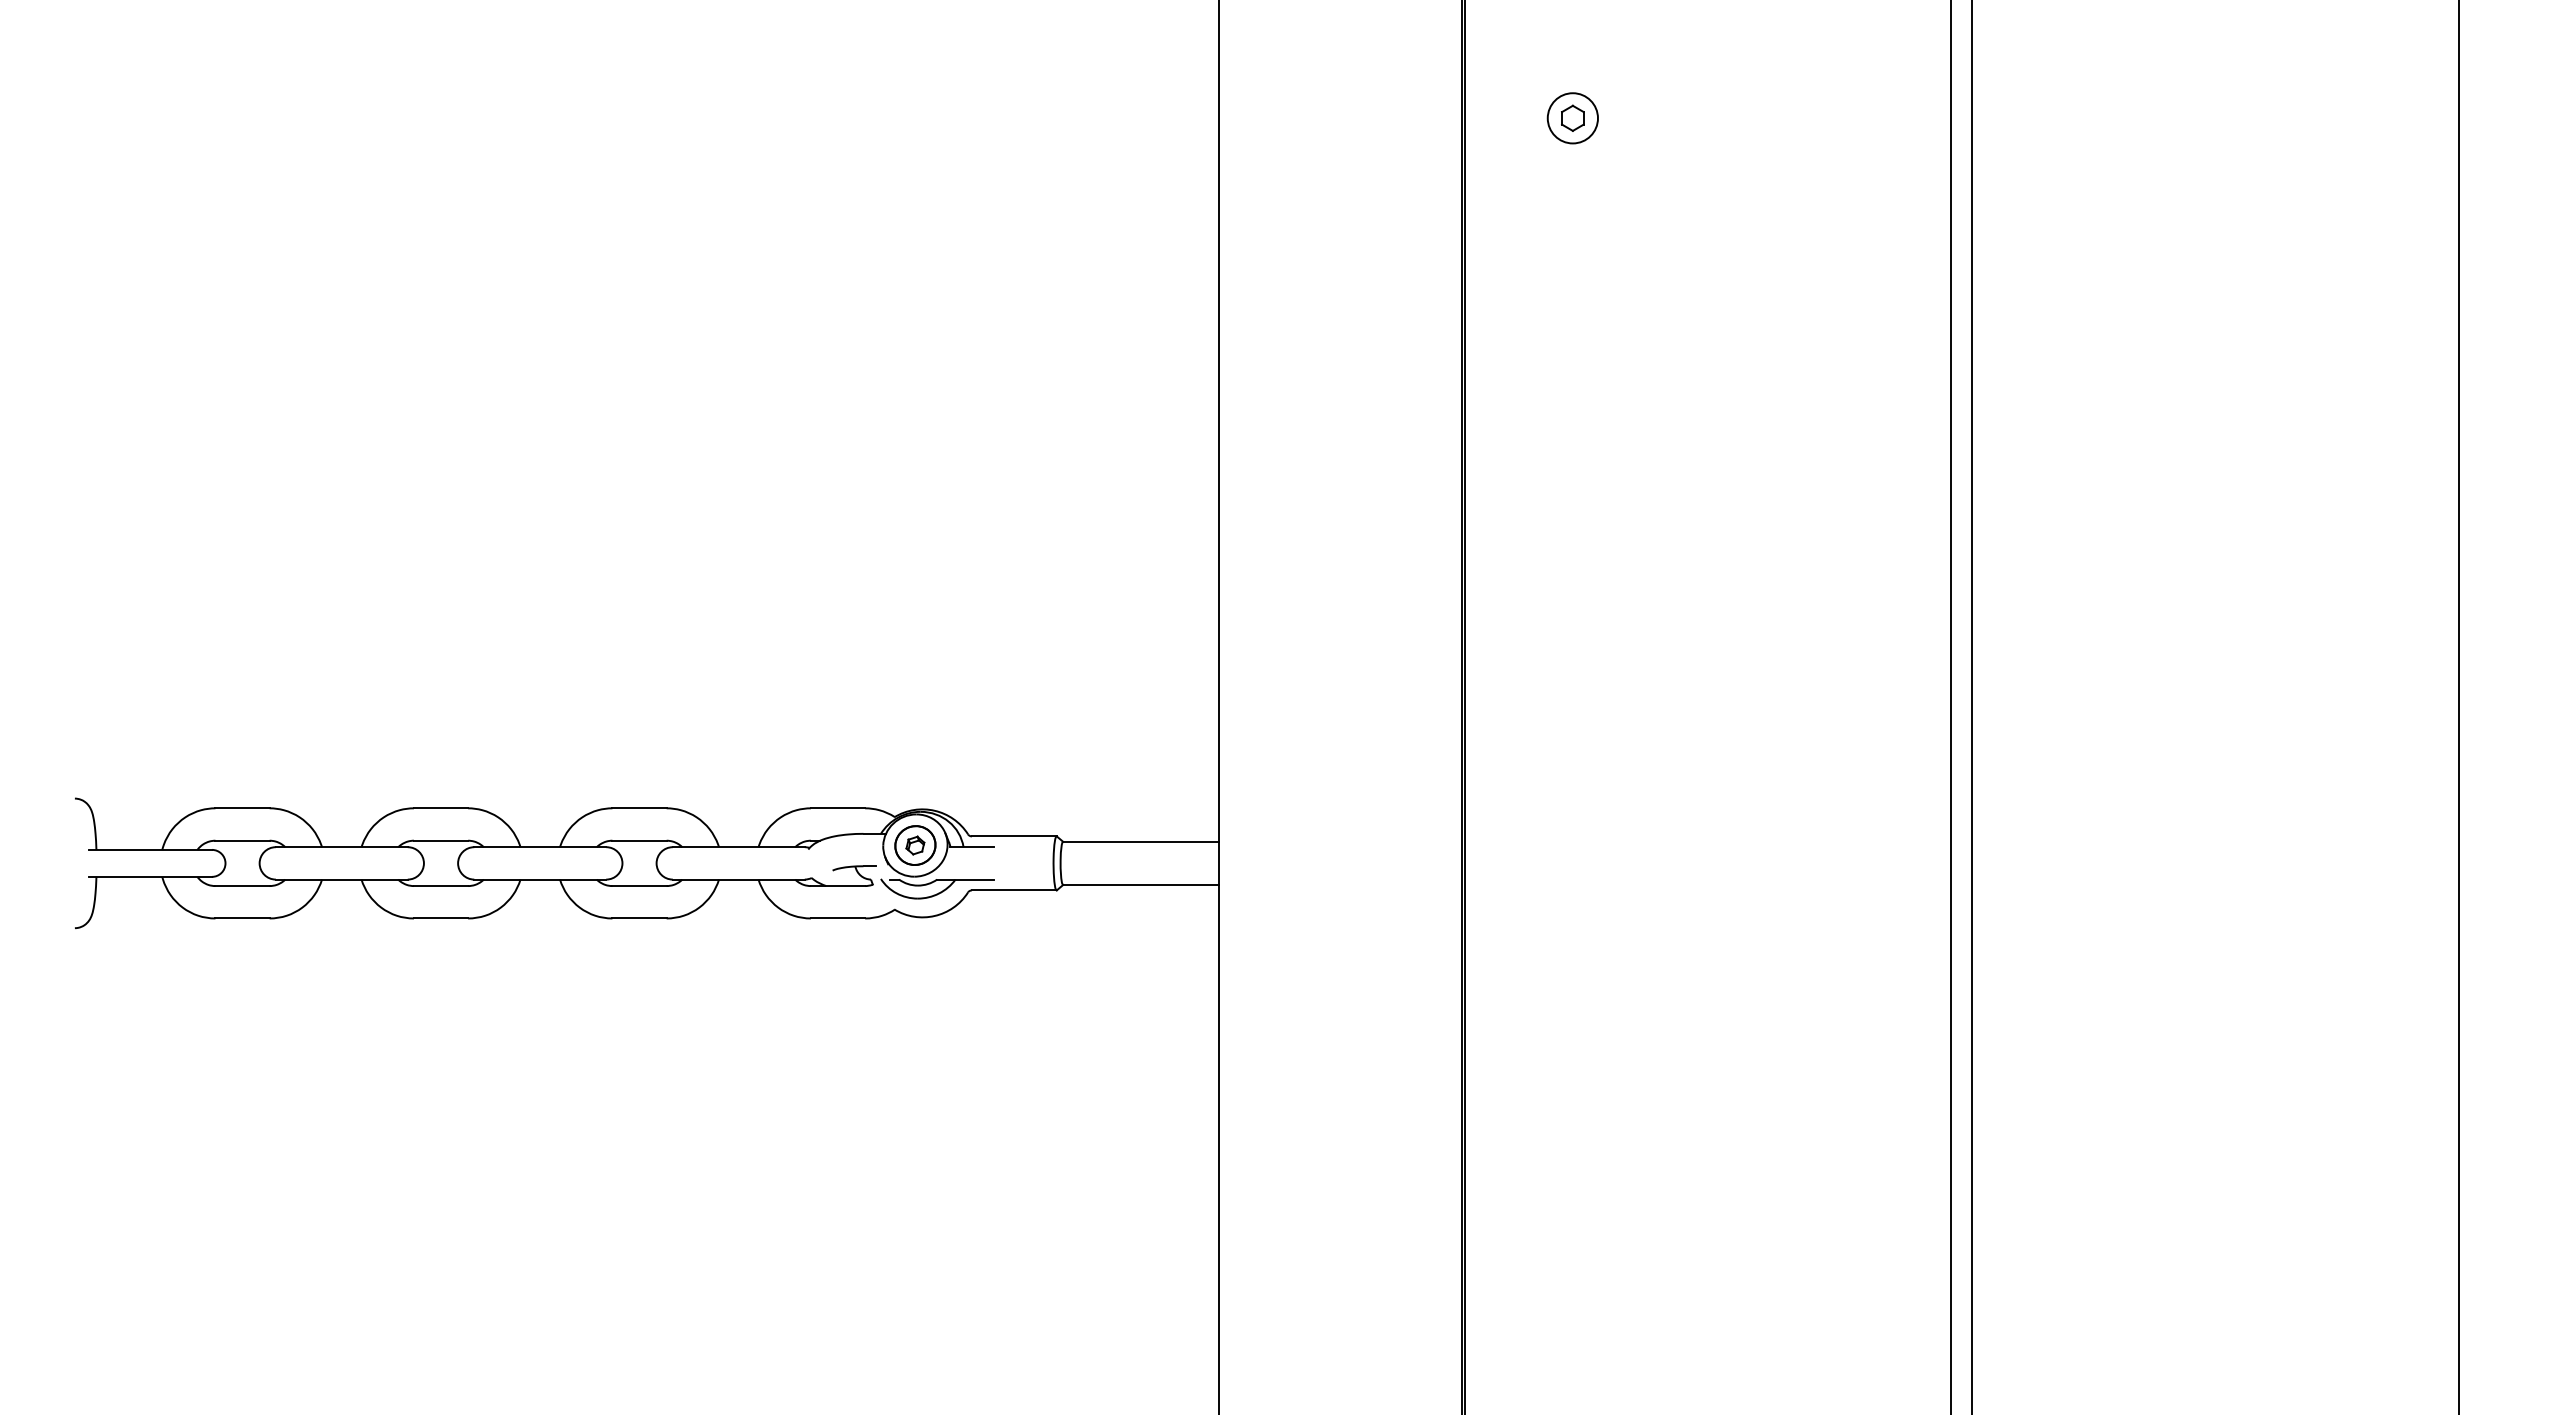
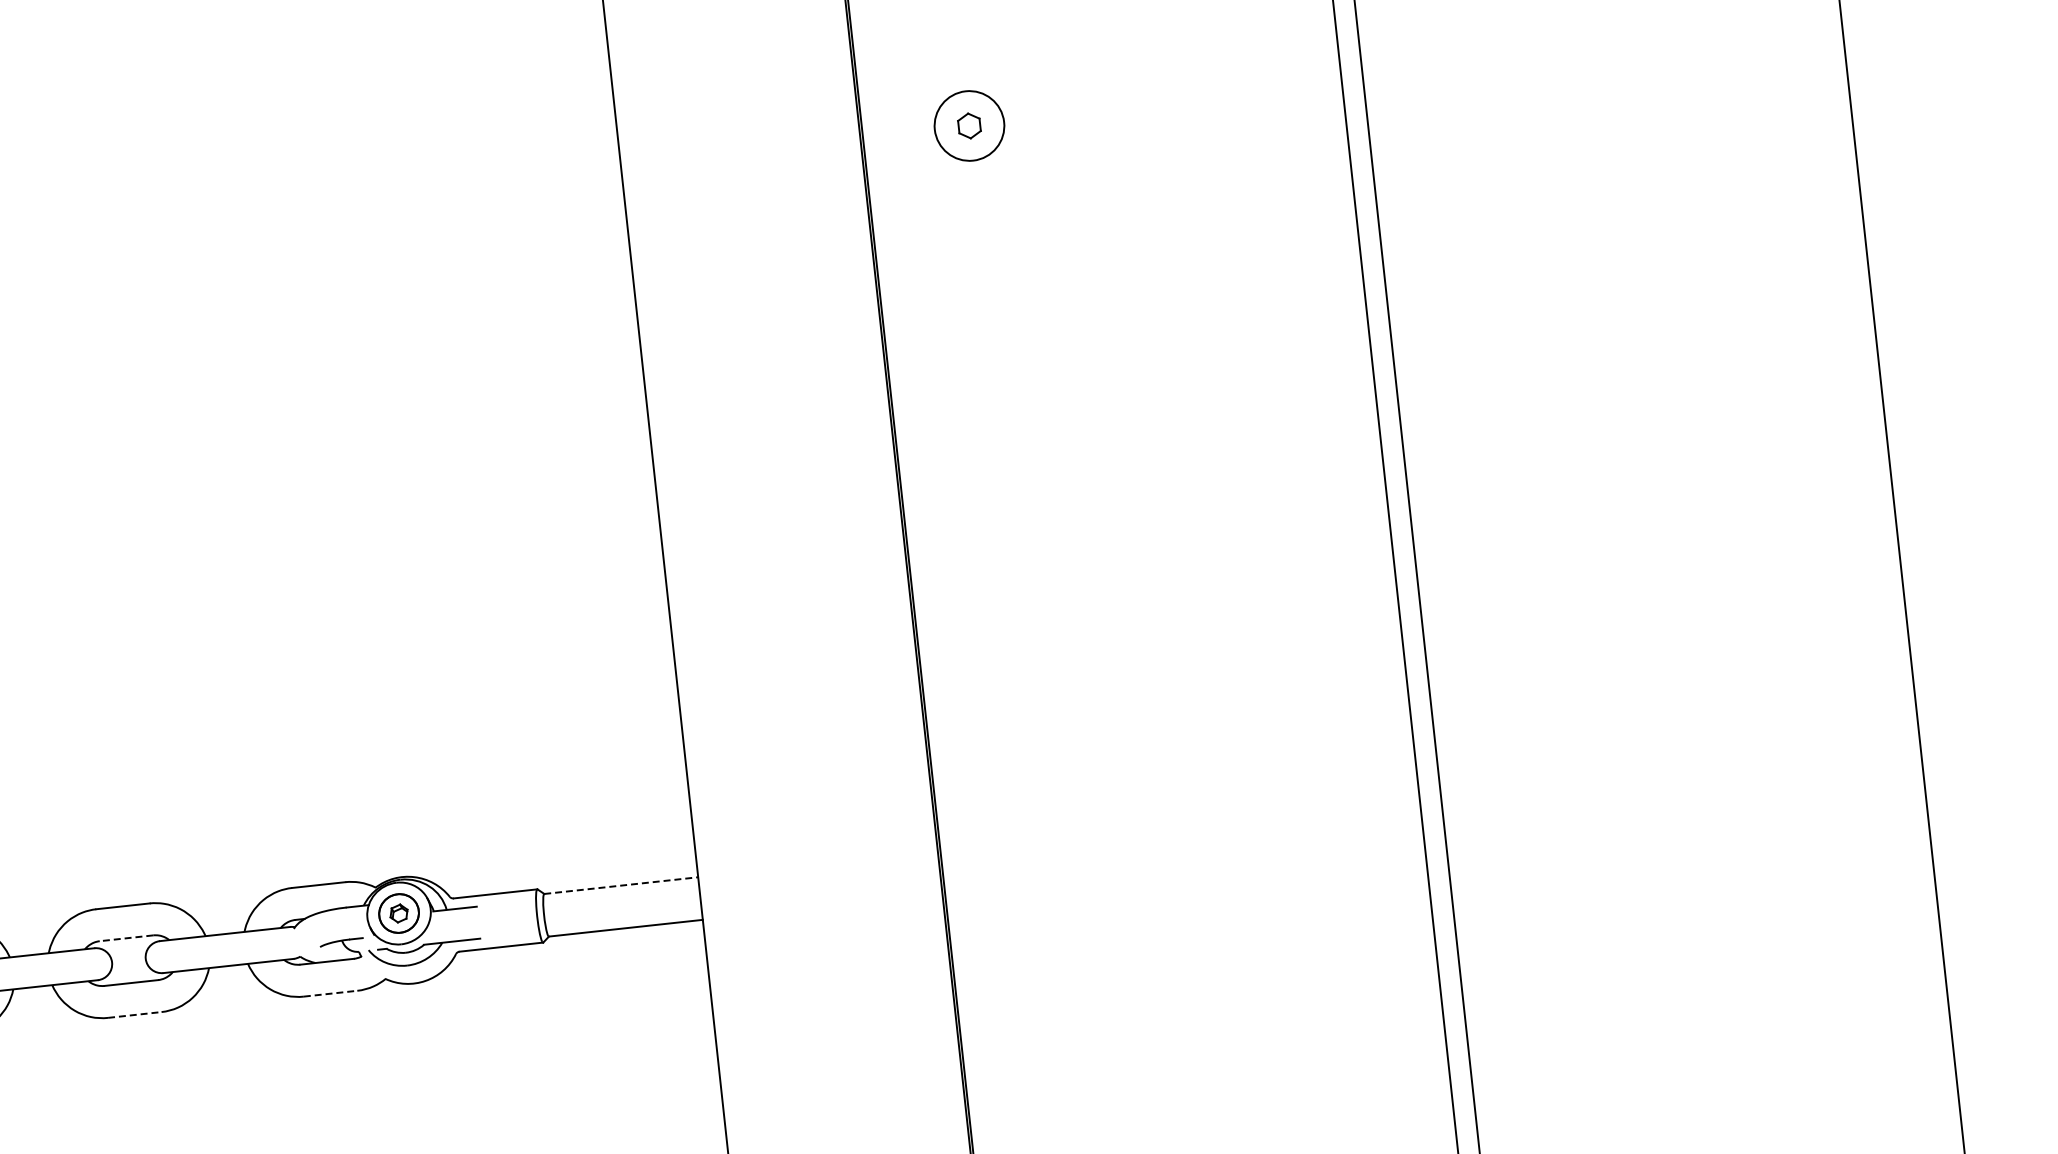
circle: (1572, 118) -> (969, 126), size x1.4
line: (639, 840) -> (126, 938), solid -> dashed
line: (1141, 841) -> (621, 885), solid -> dashed
line: (640, 918) -> (135, 1014), solid -> dashed
line: (838, 918) -> (331, 993), solid -> dashed

